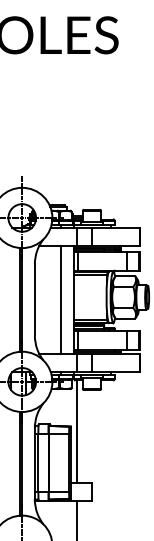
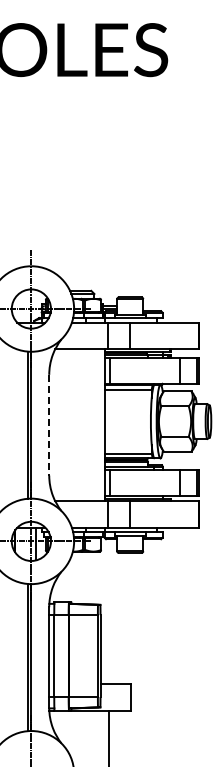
line: (60, 299) -> (85, 424), removed
line: (35, 300) -> (49, 425), solid -> dashed
line: (76, 431) -> (108, 611), removed

